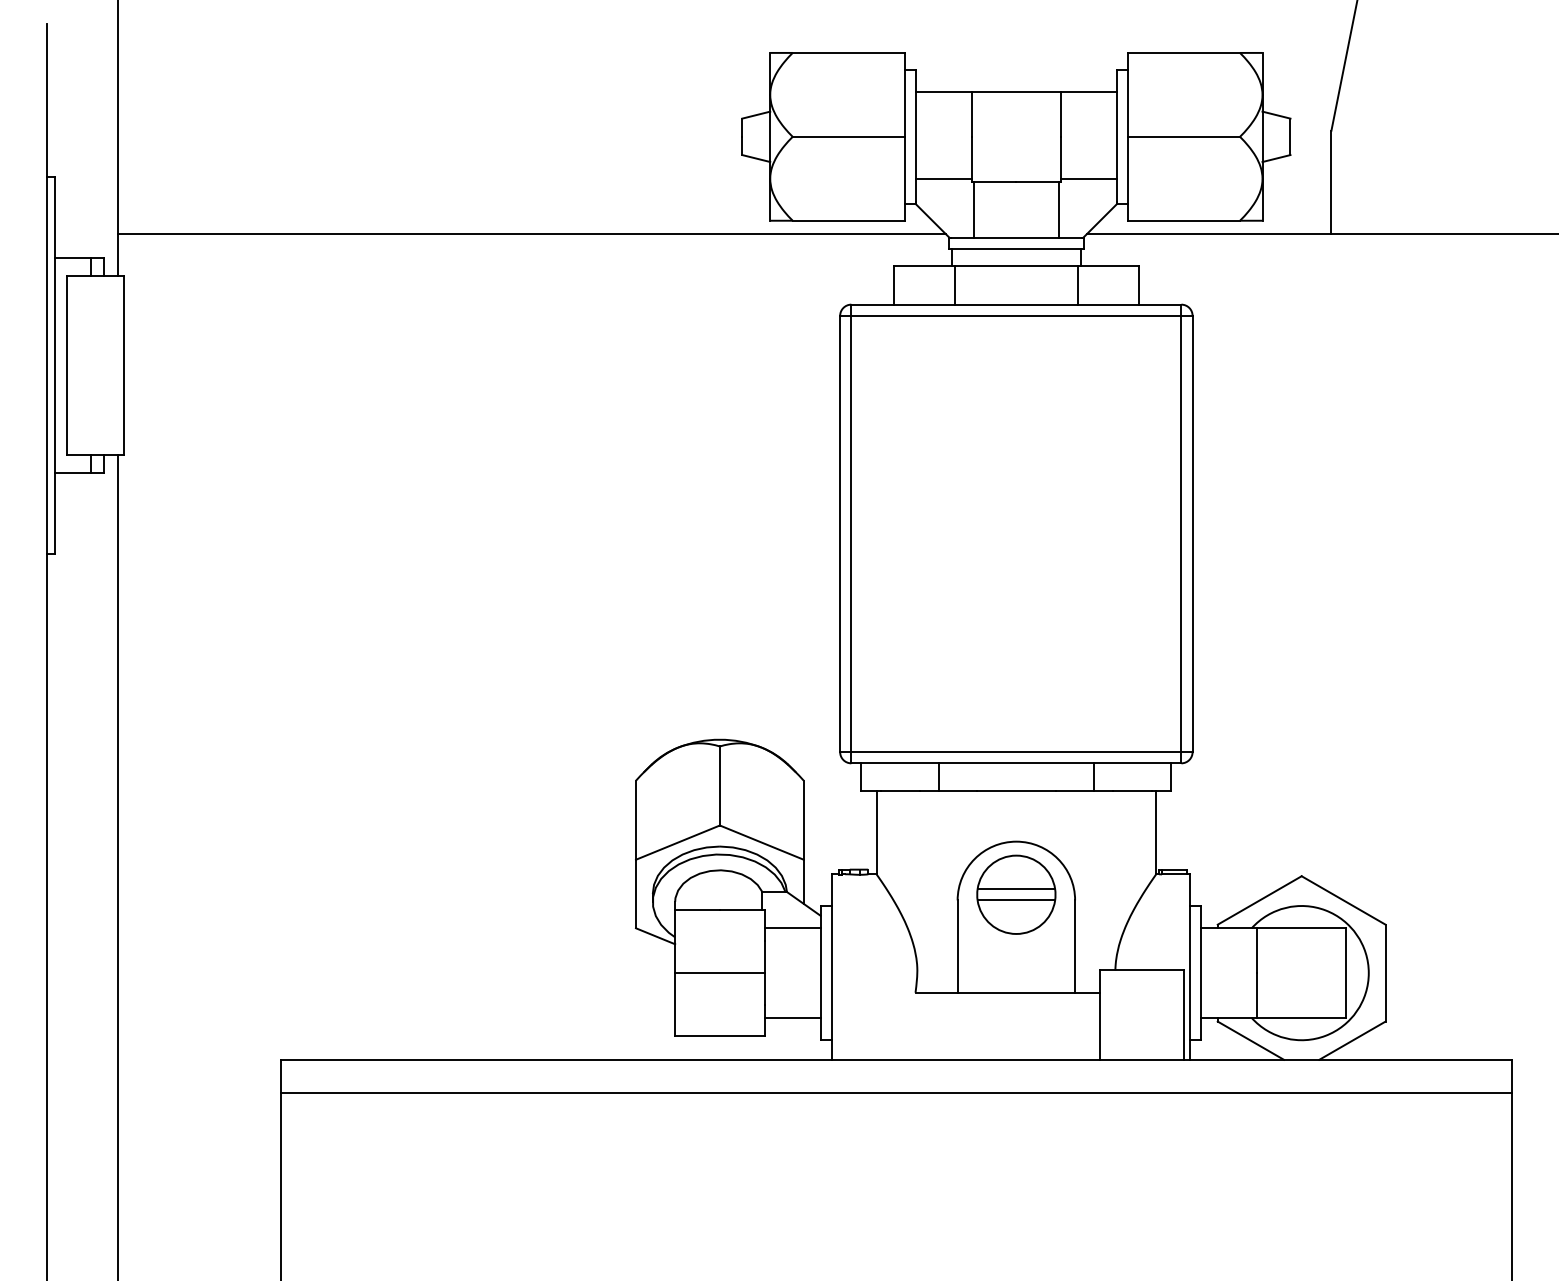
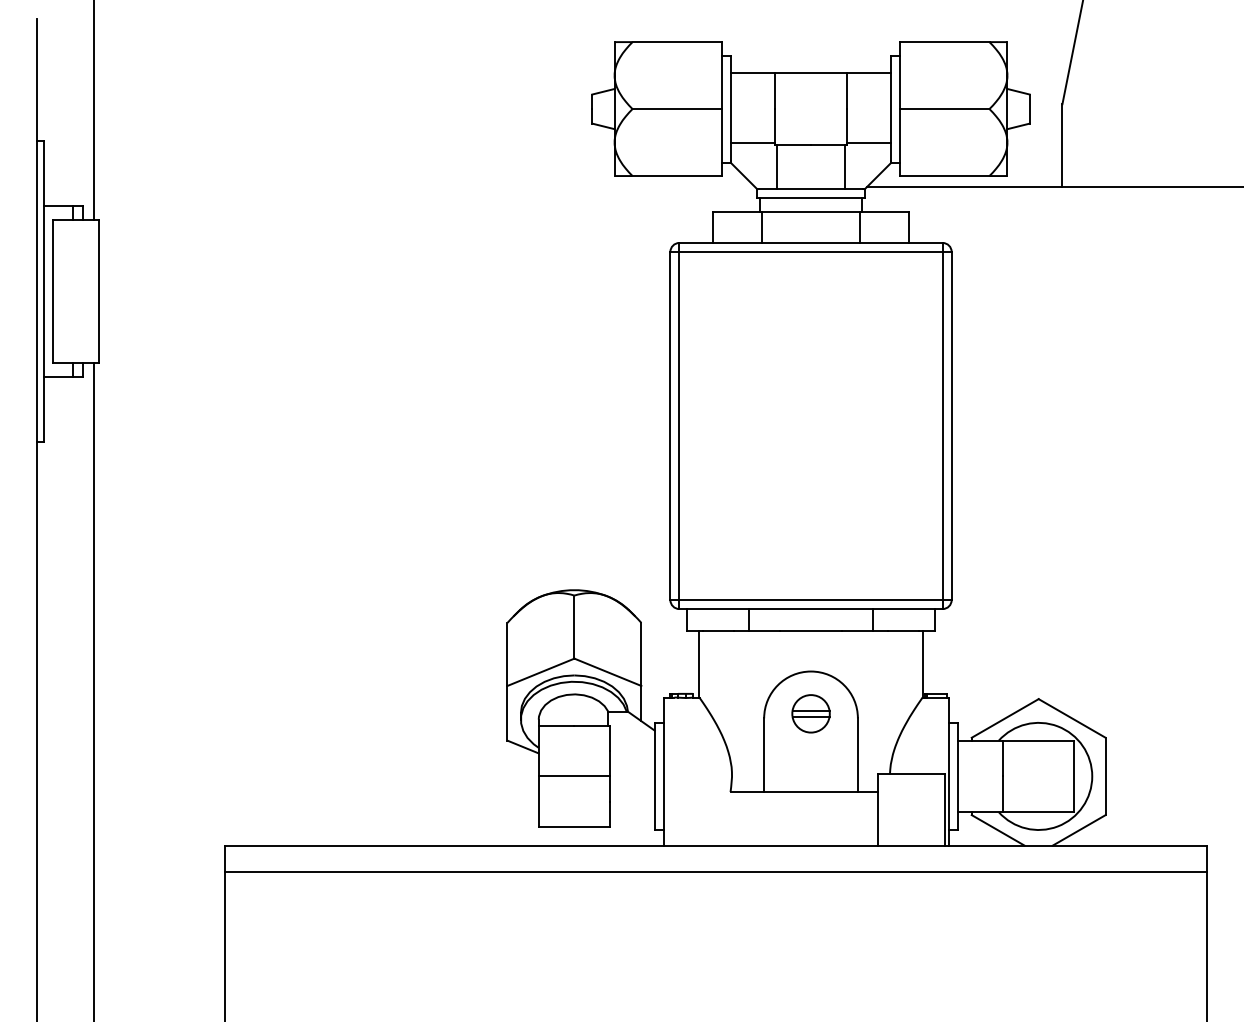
line: (531, 234) -> (424, 187), removed
part: (1016, 894) -> (811, 713), size x0.6
line: (792, 928) -> (632, 740), removed
line: (792, 1017) -> (632, 811), removed

